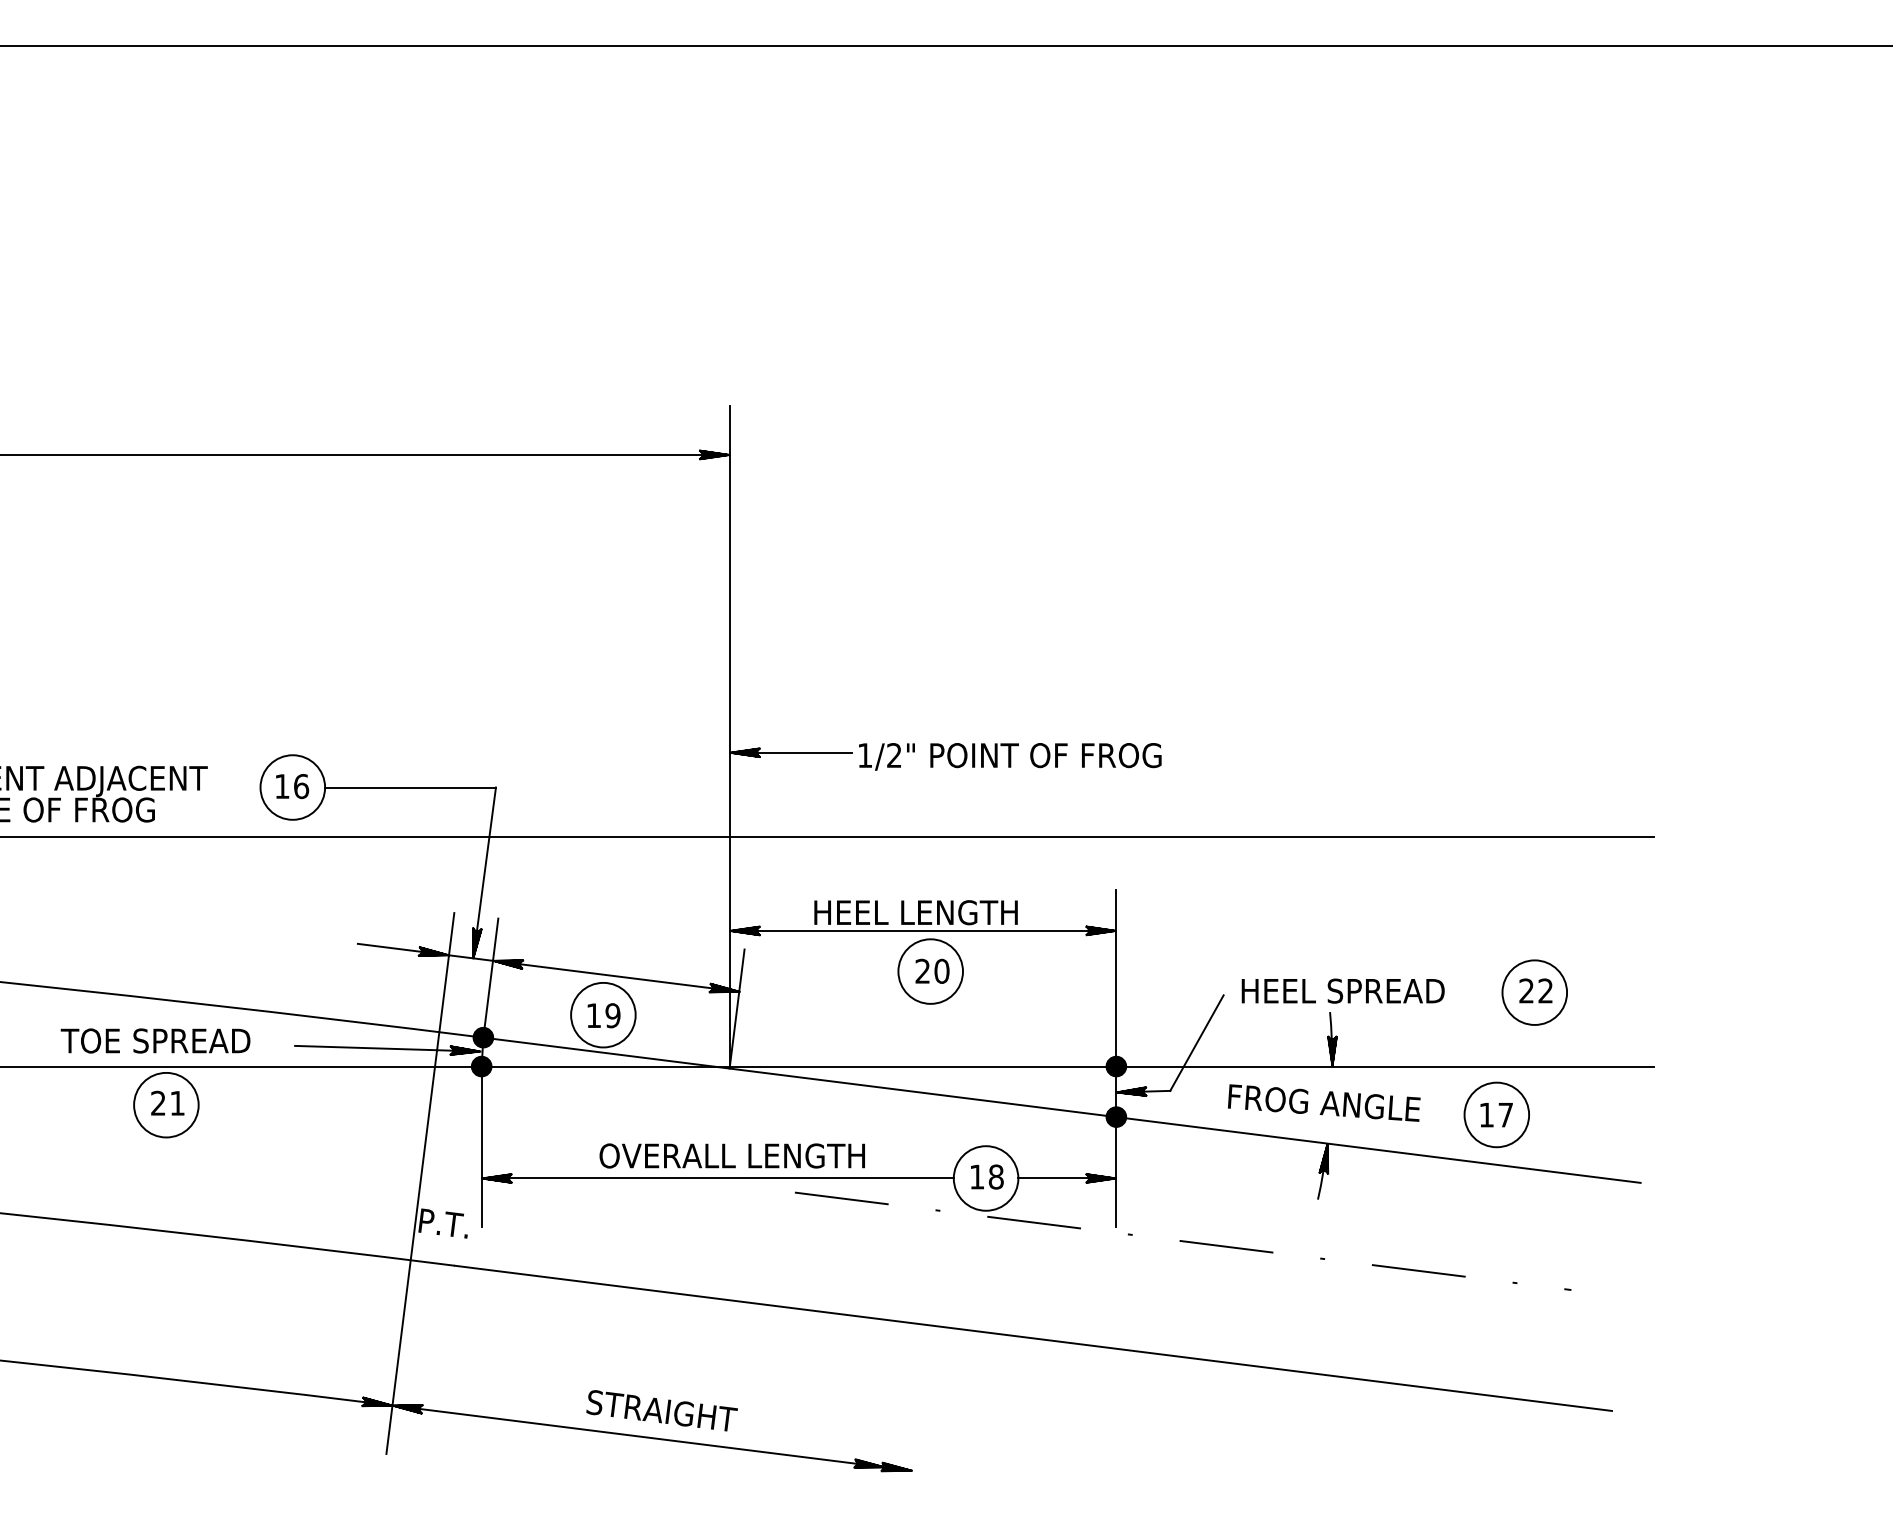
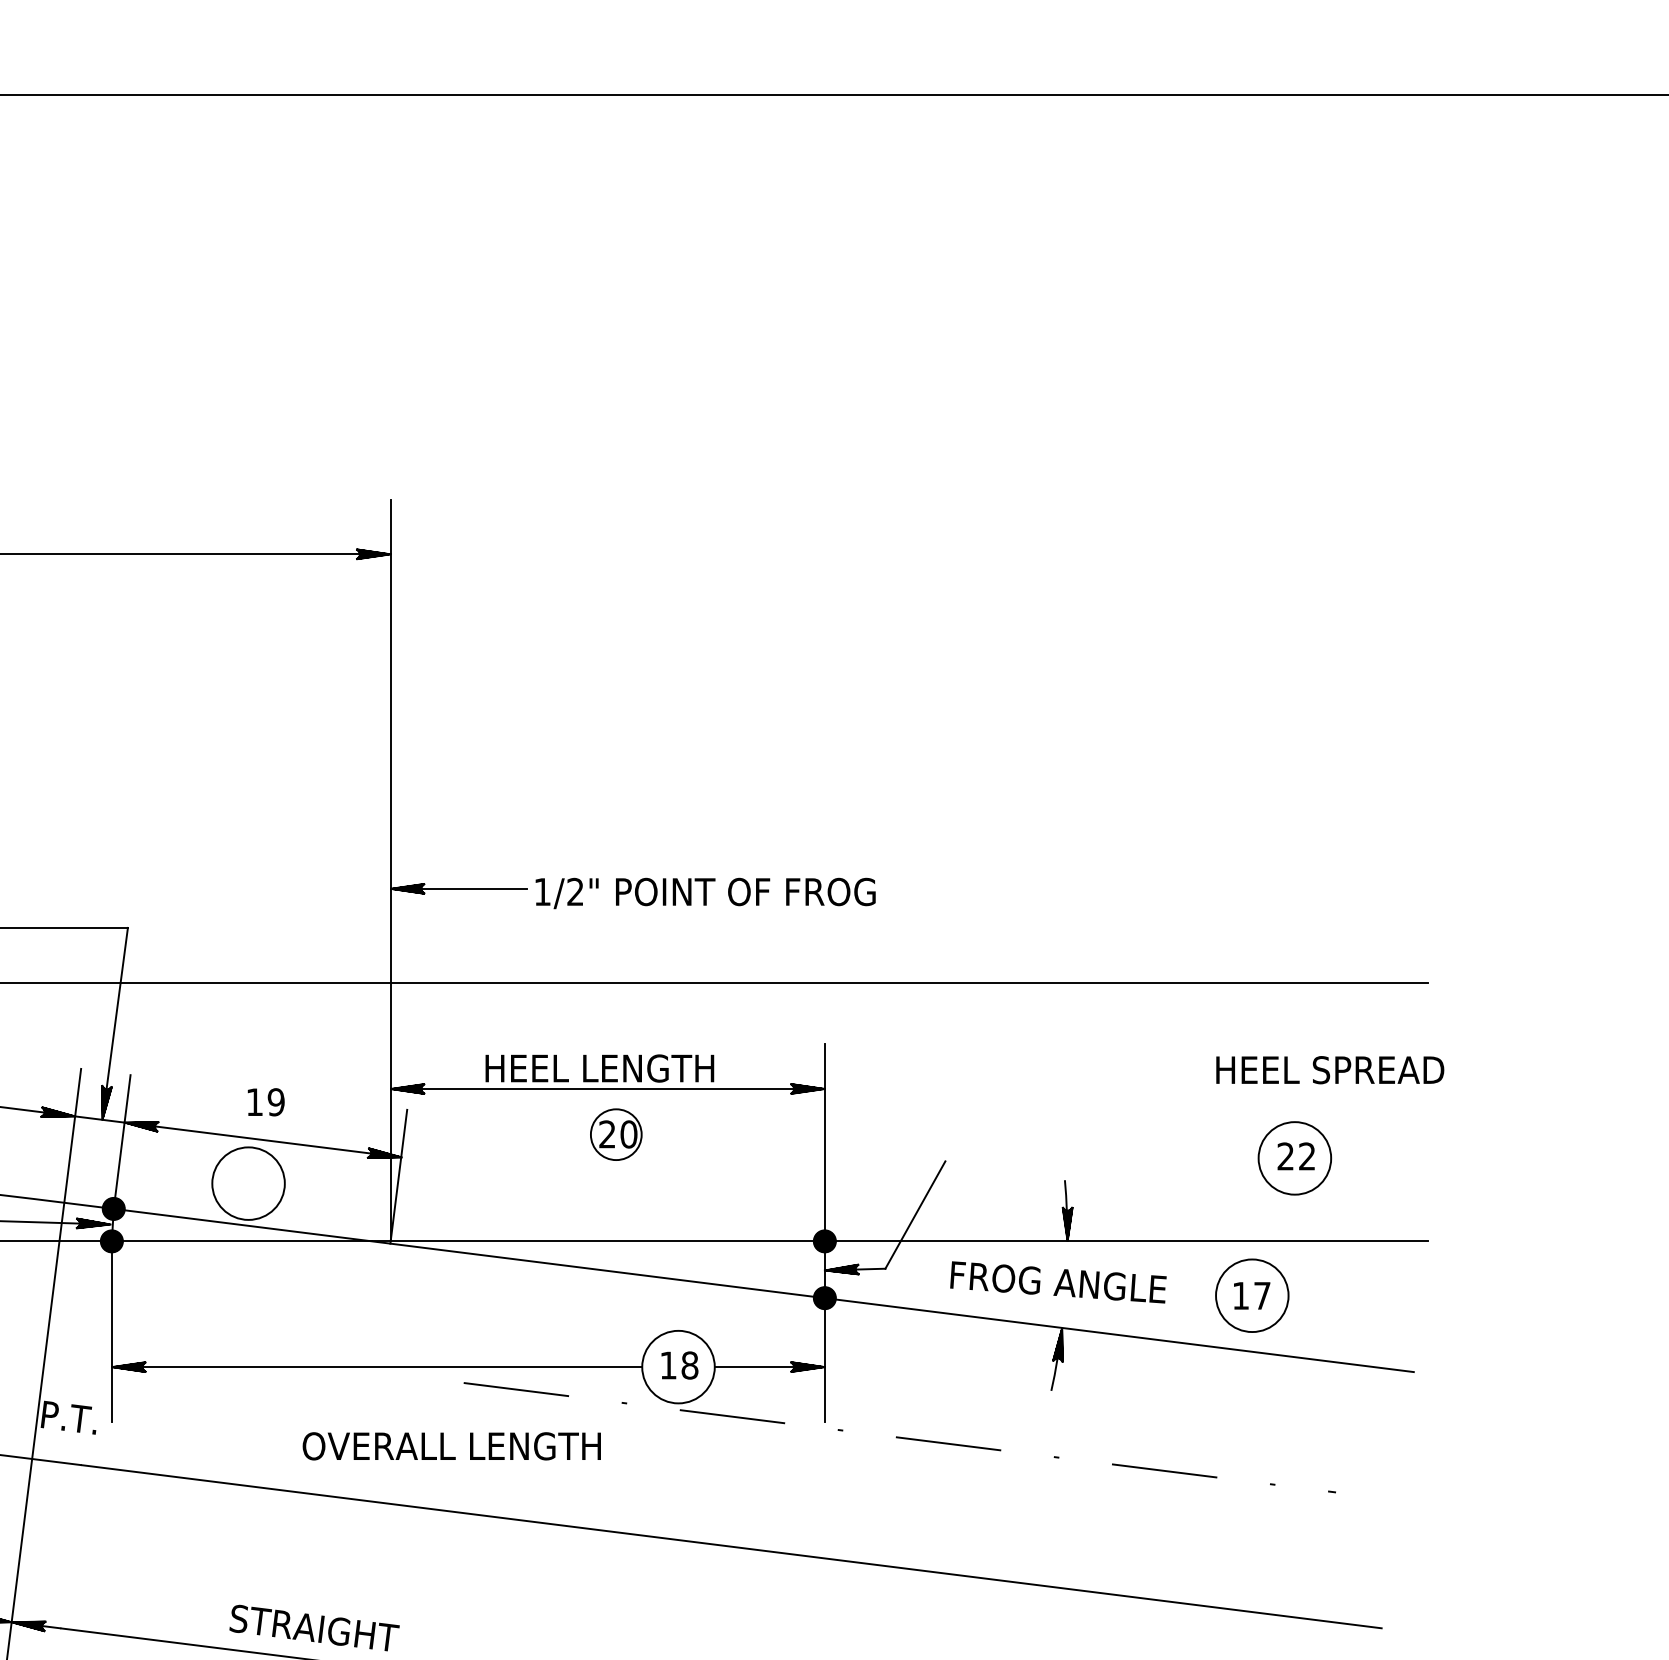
circle: (930, 971) -> (616, 1134), size x0.7
text: (1342, 990) -> (1329, 1069), moved
text: (603, 1015) -> (265, 1102), moved
text: (731, 1155) -> (450, 1445), moved

